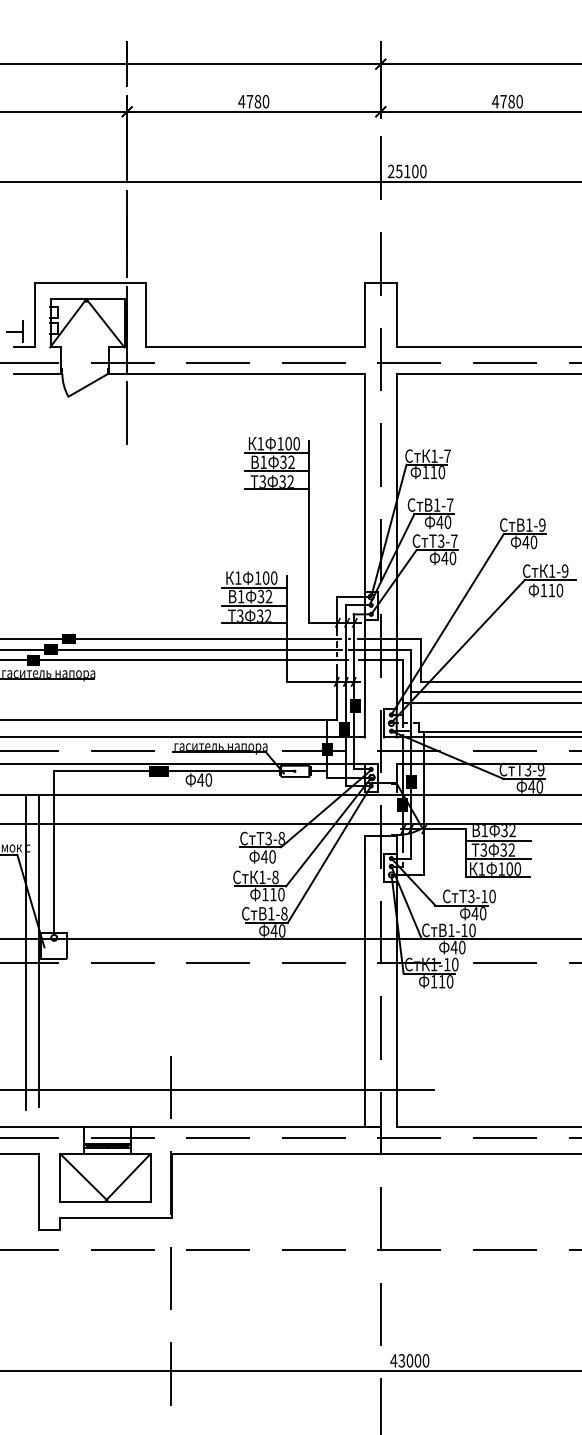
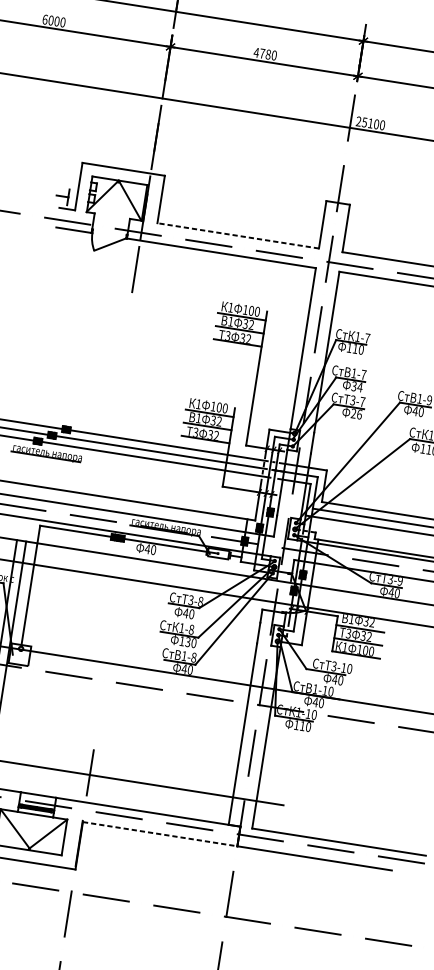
line: (255, 347) -> (238, 235), solid -> dashed
text: (443, 522) -> (356, 386), 40 -> 34
text: (448, 557) -> (356, 413), 40 -> 26
text: (273, 894) -> (188, 642), 110 -> 130
line: (276, 1154) -> (160, 834), solid -> dashed

